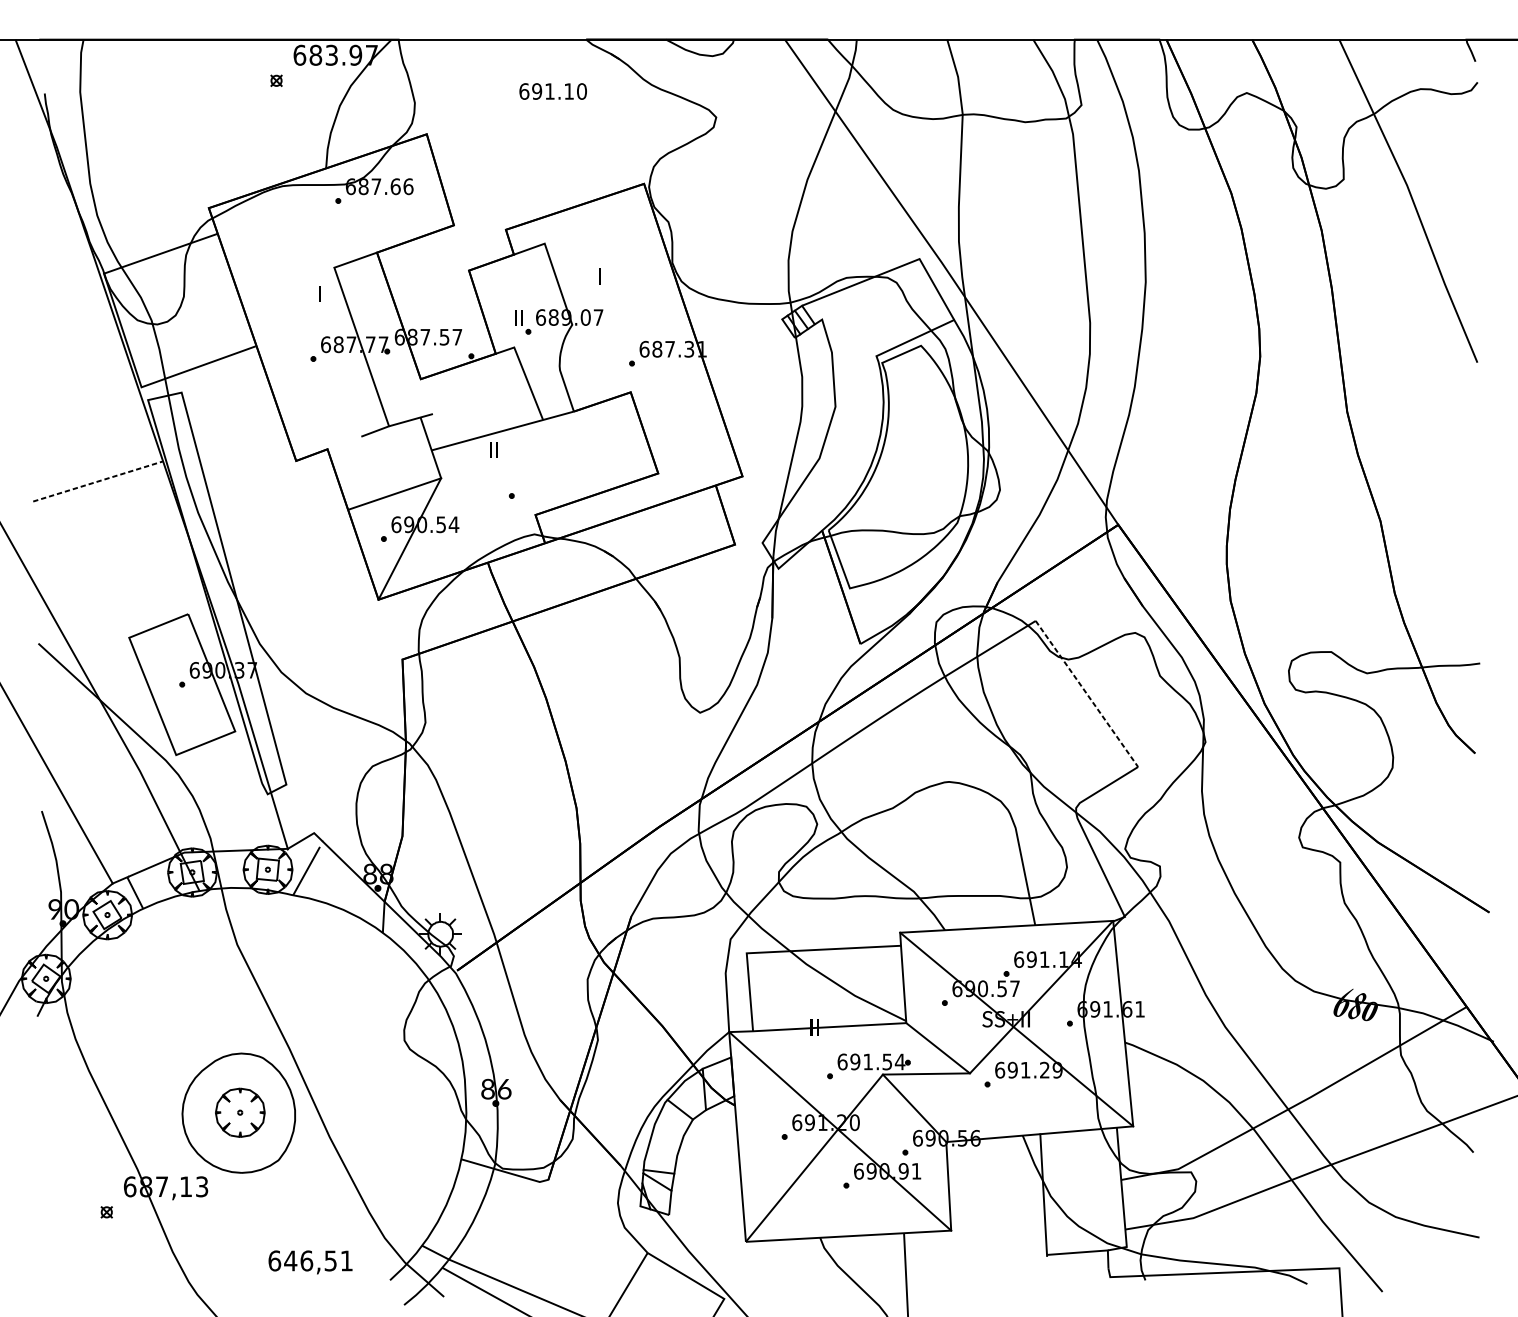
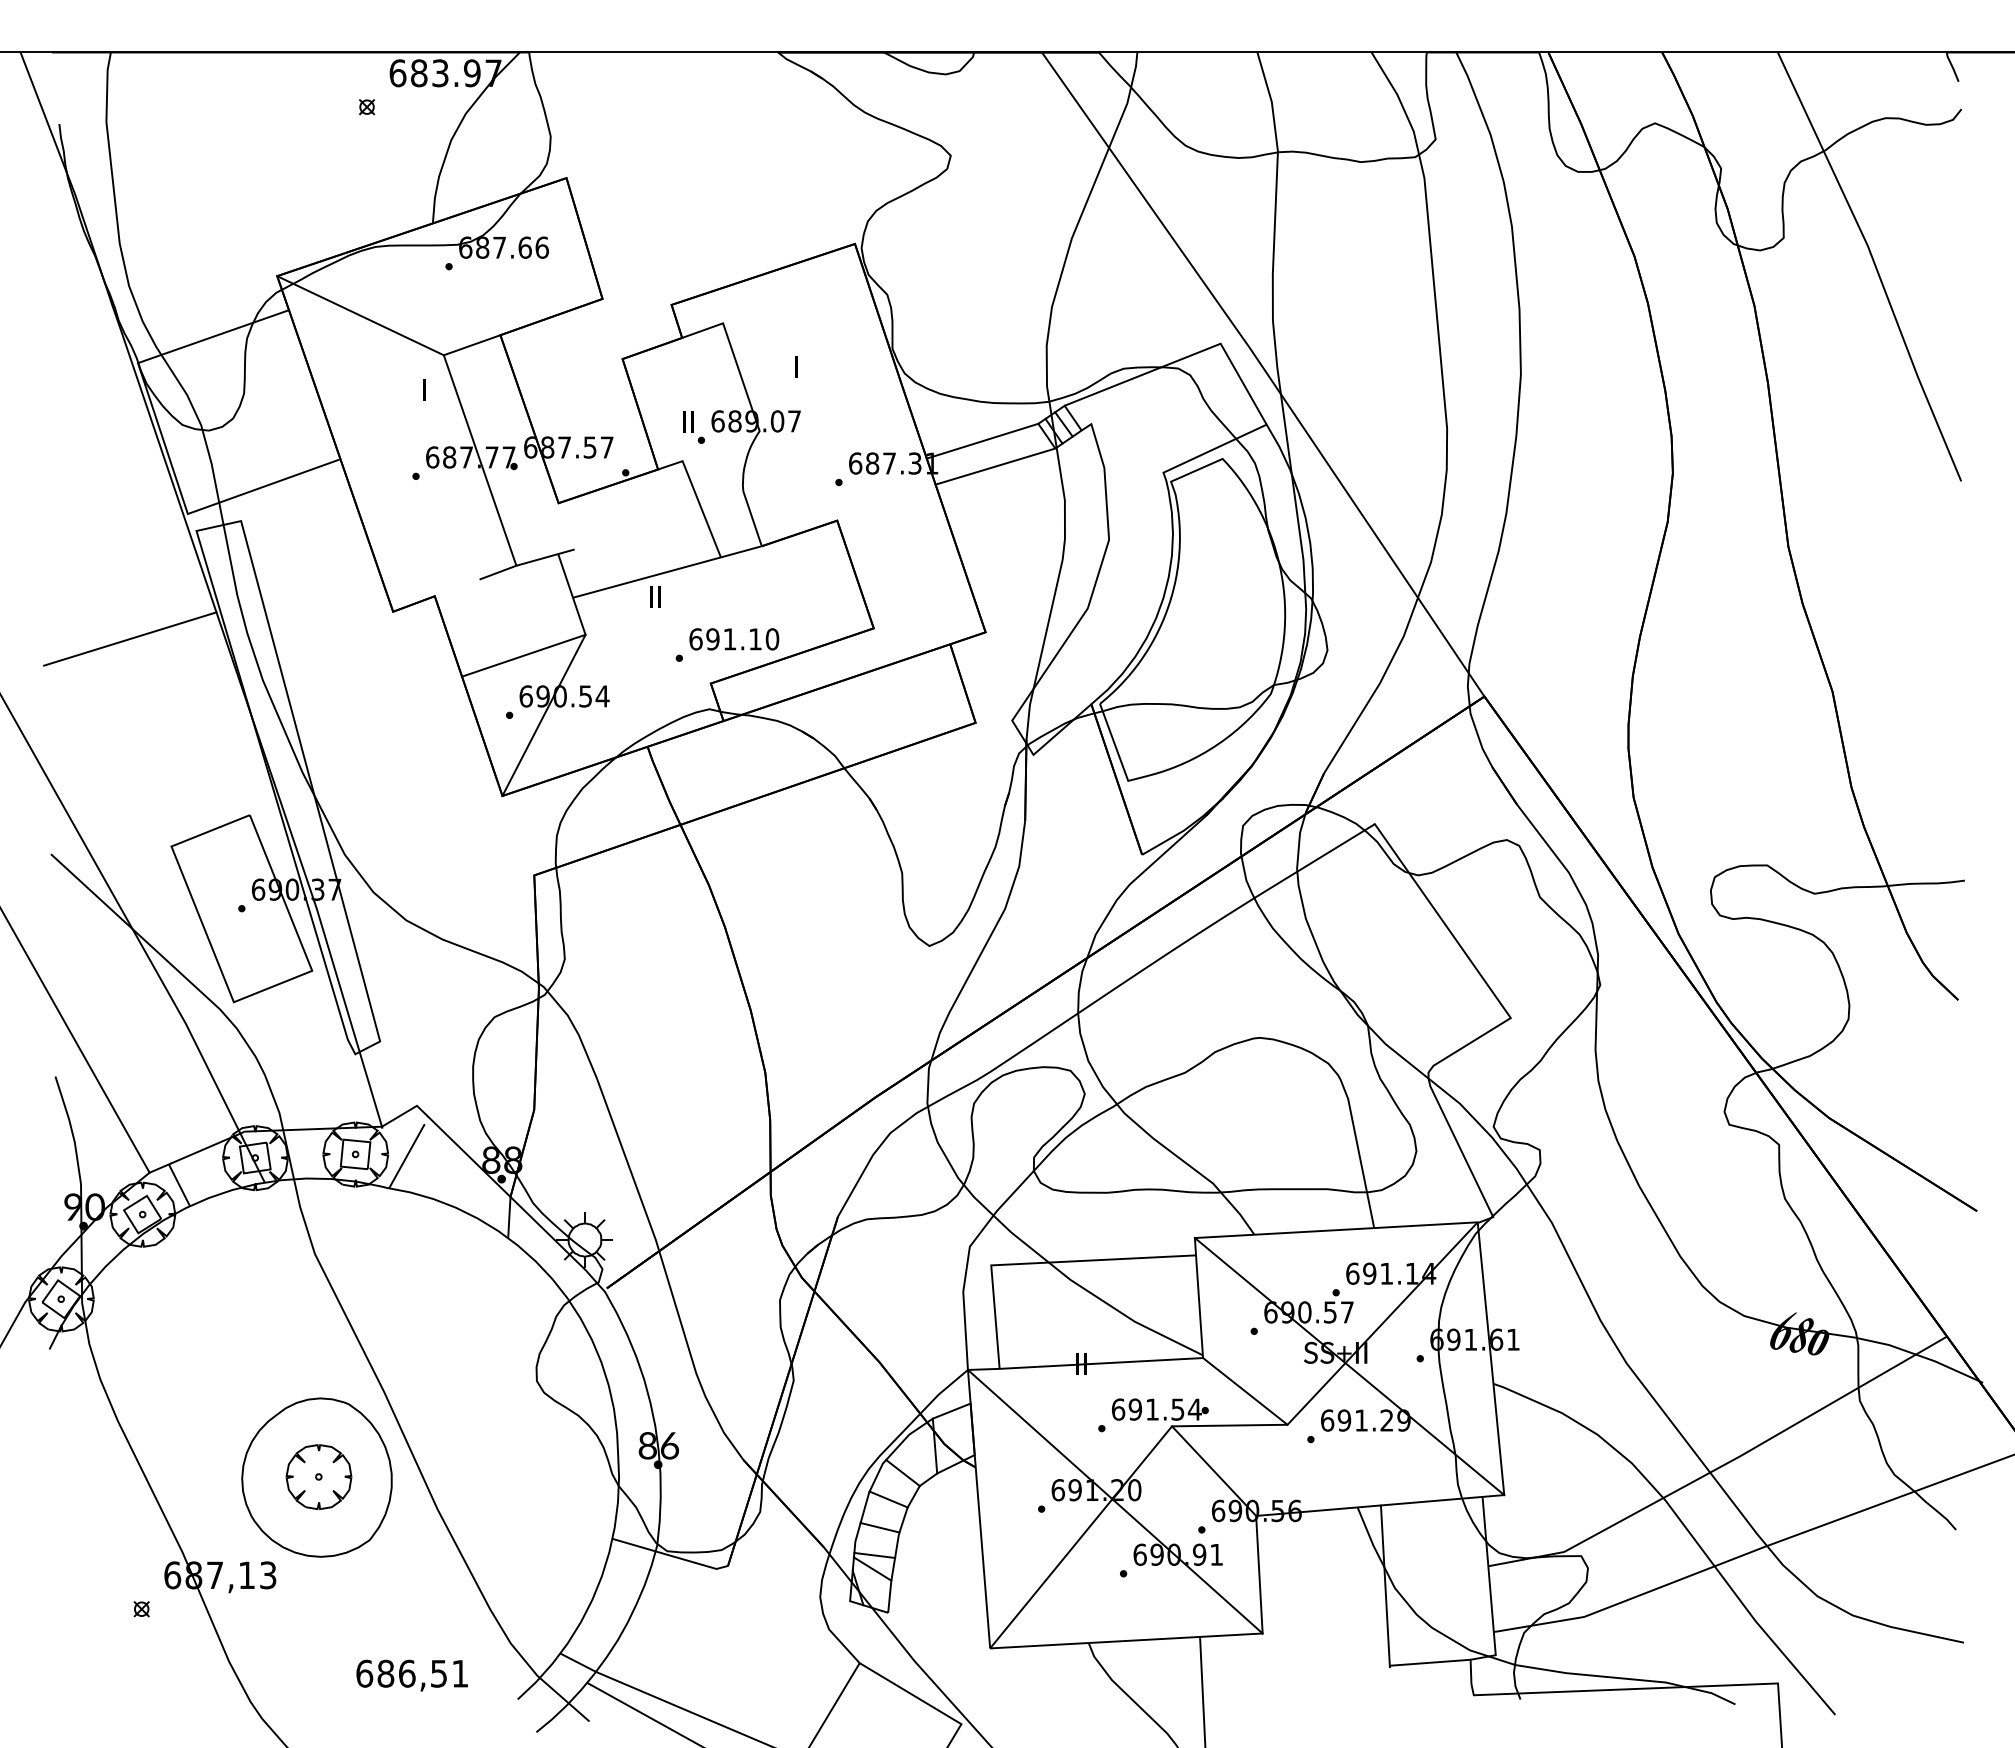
text: (553, 91) -> (734, 639), moved
line: (271, 237) -> (360, 315), added
line: (740, 331) -> (982, 440), added
line: (749, 351) -> (995, 466), added
line: (98, 481) -> (130, 638), dashed -> solid
line: (1087, 694) -> (1443, 921), dashed -> solid
line: (669, 1129) -> (888, 1499), added
line: (662, 1150) -> (879, 1527), added
text: (290, 1260) -> (385, 1673), 646,51 -> 686,51

